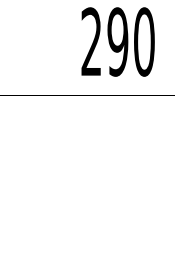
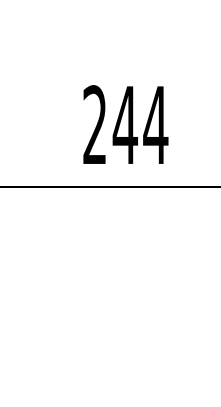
text: (131, 42) -> (140, 125), 290 -> 244

